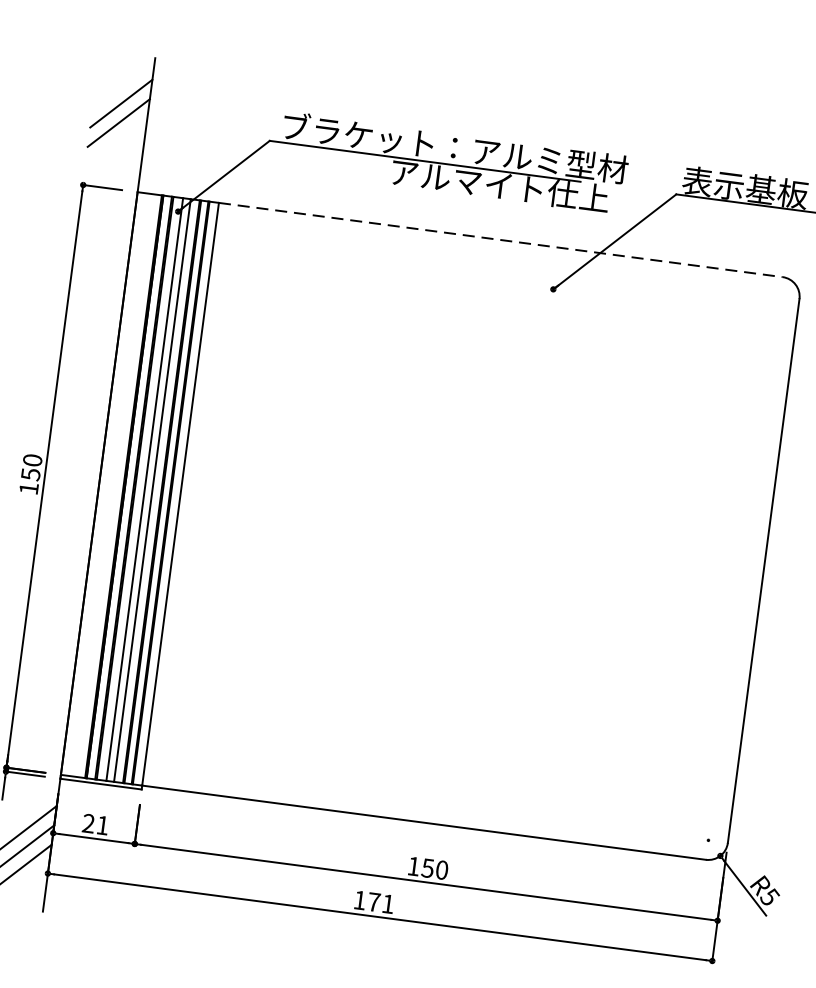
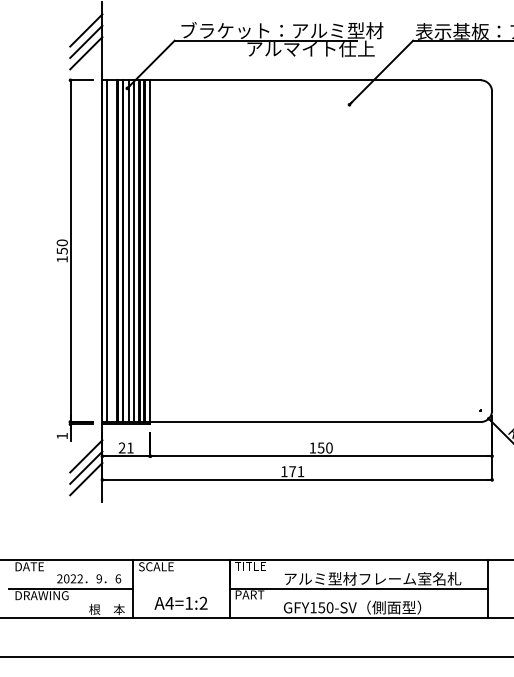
line: (116, 142) -> (86, 53), added
line: (500, 240) -> (315, 80), dashed -> solid
line: (106, 485) -> (106, 251), added

